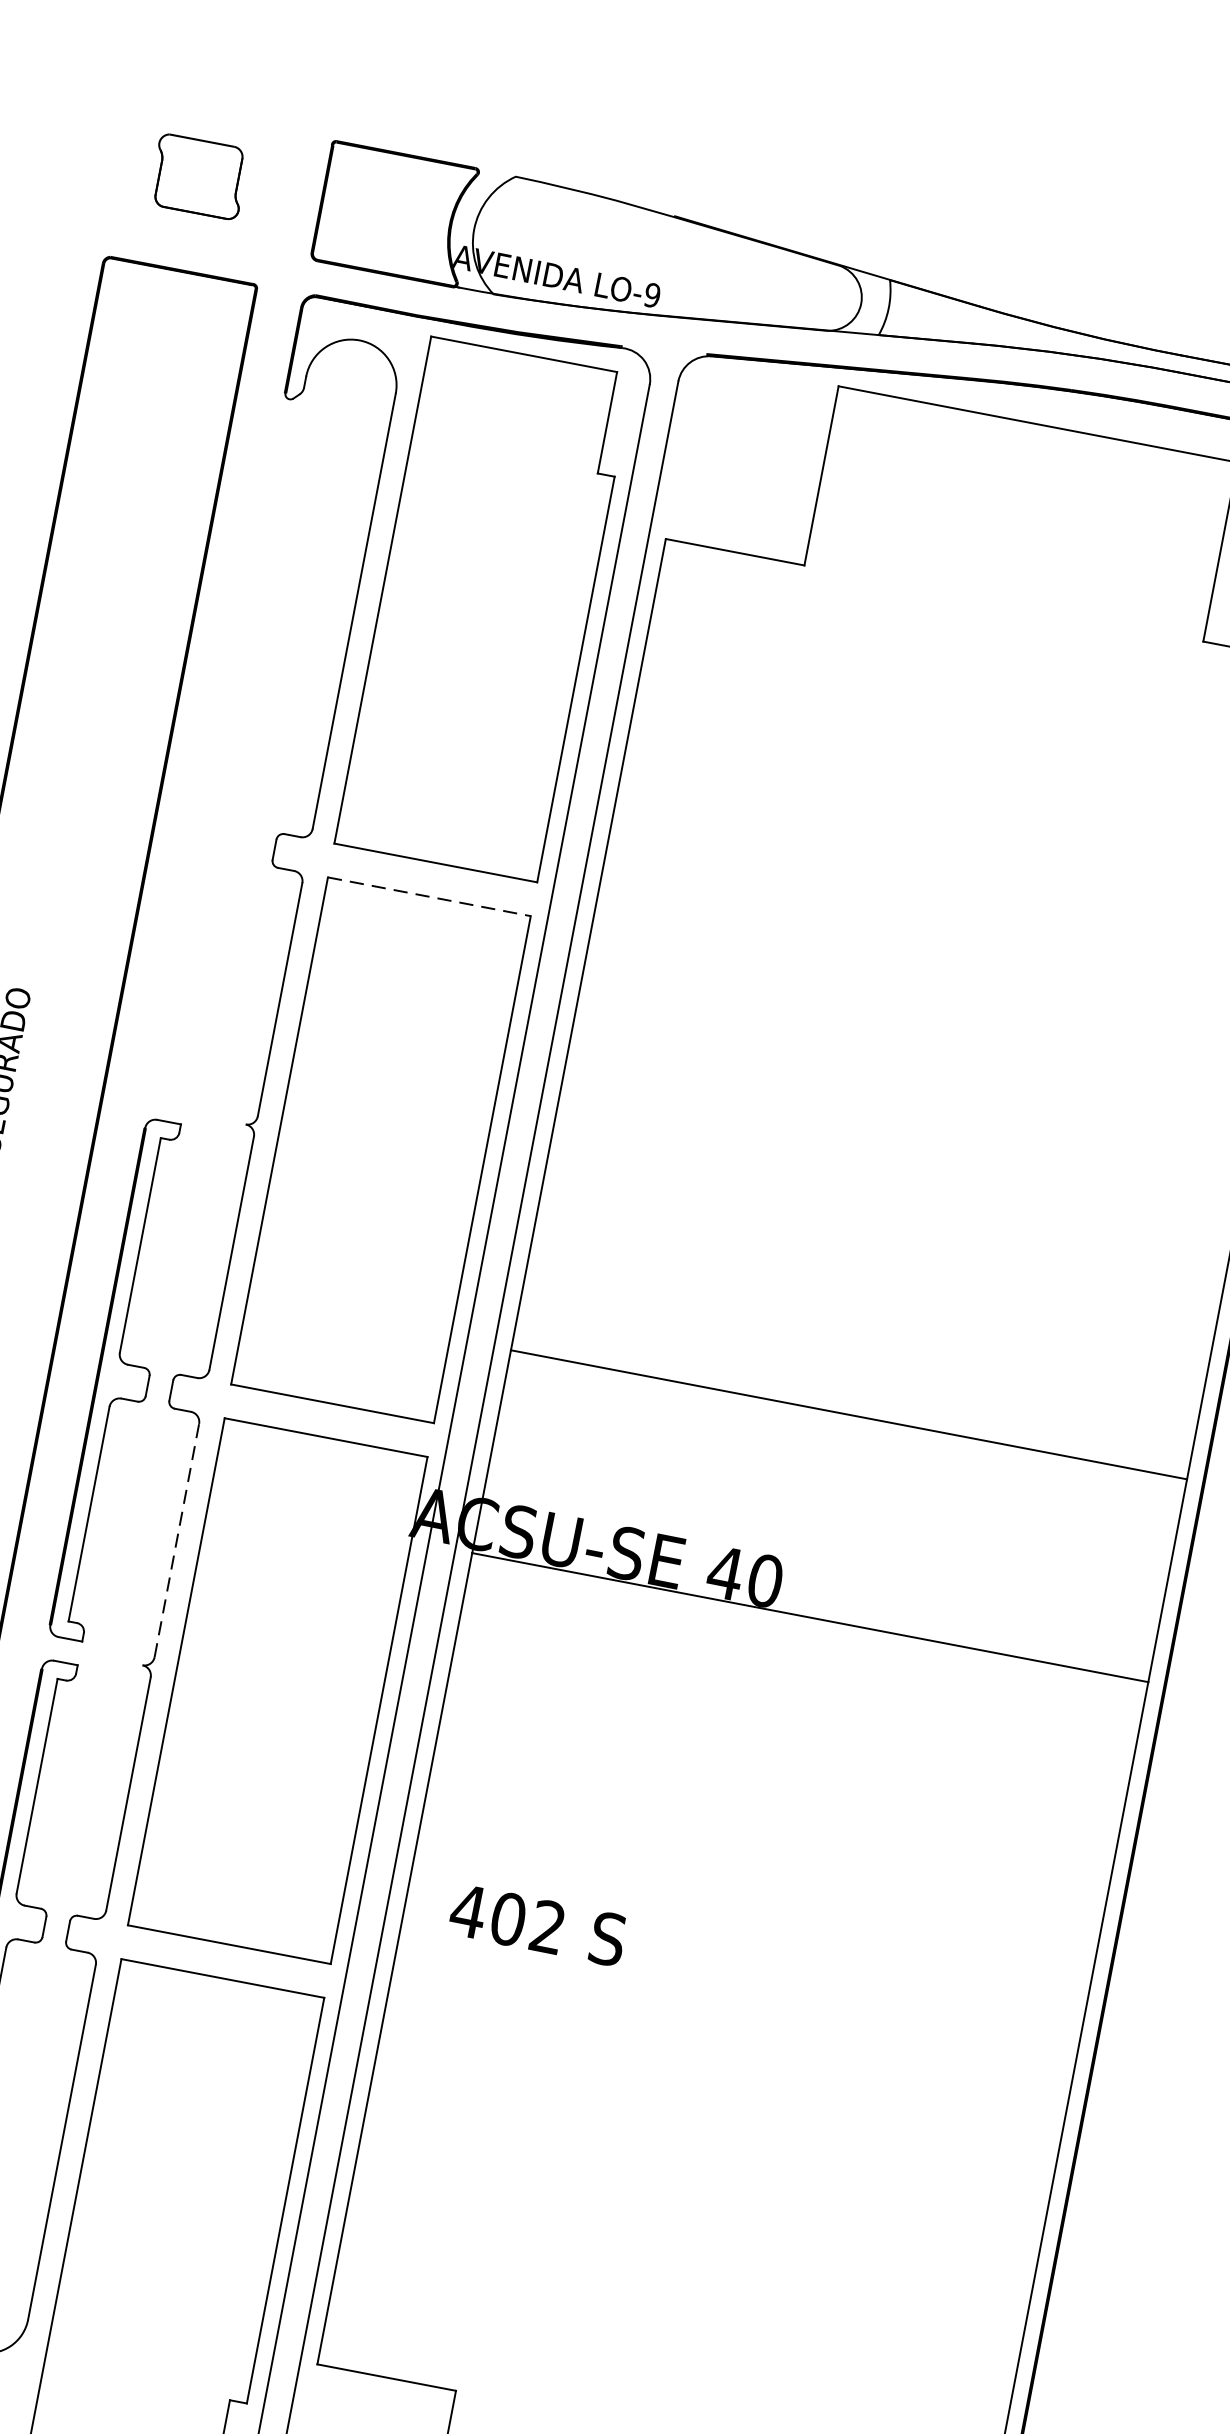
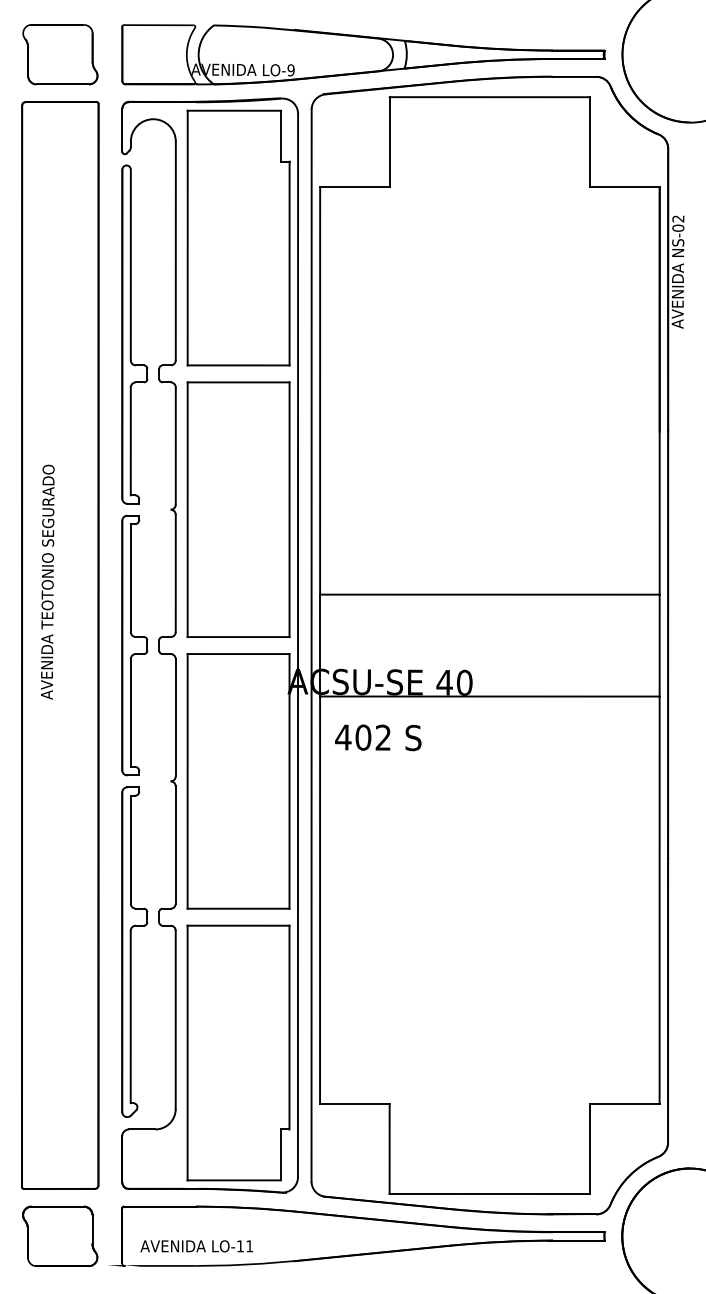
part: (199, 176) -> (60, 54), size x1.67
part: (240, 761) -> (134, 334), added
line: (429, 896) -> (238, 382), dashed -> solid
line: (176, 1539) -> (175, 717), dashed -> solid
text: (538, 1924) -> (378, 737), moved

